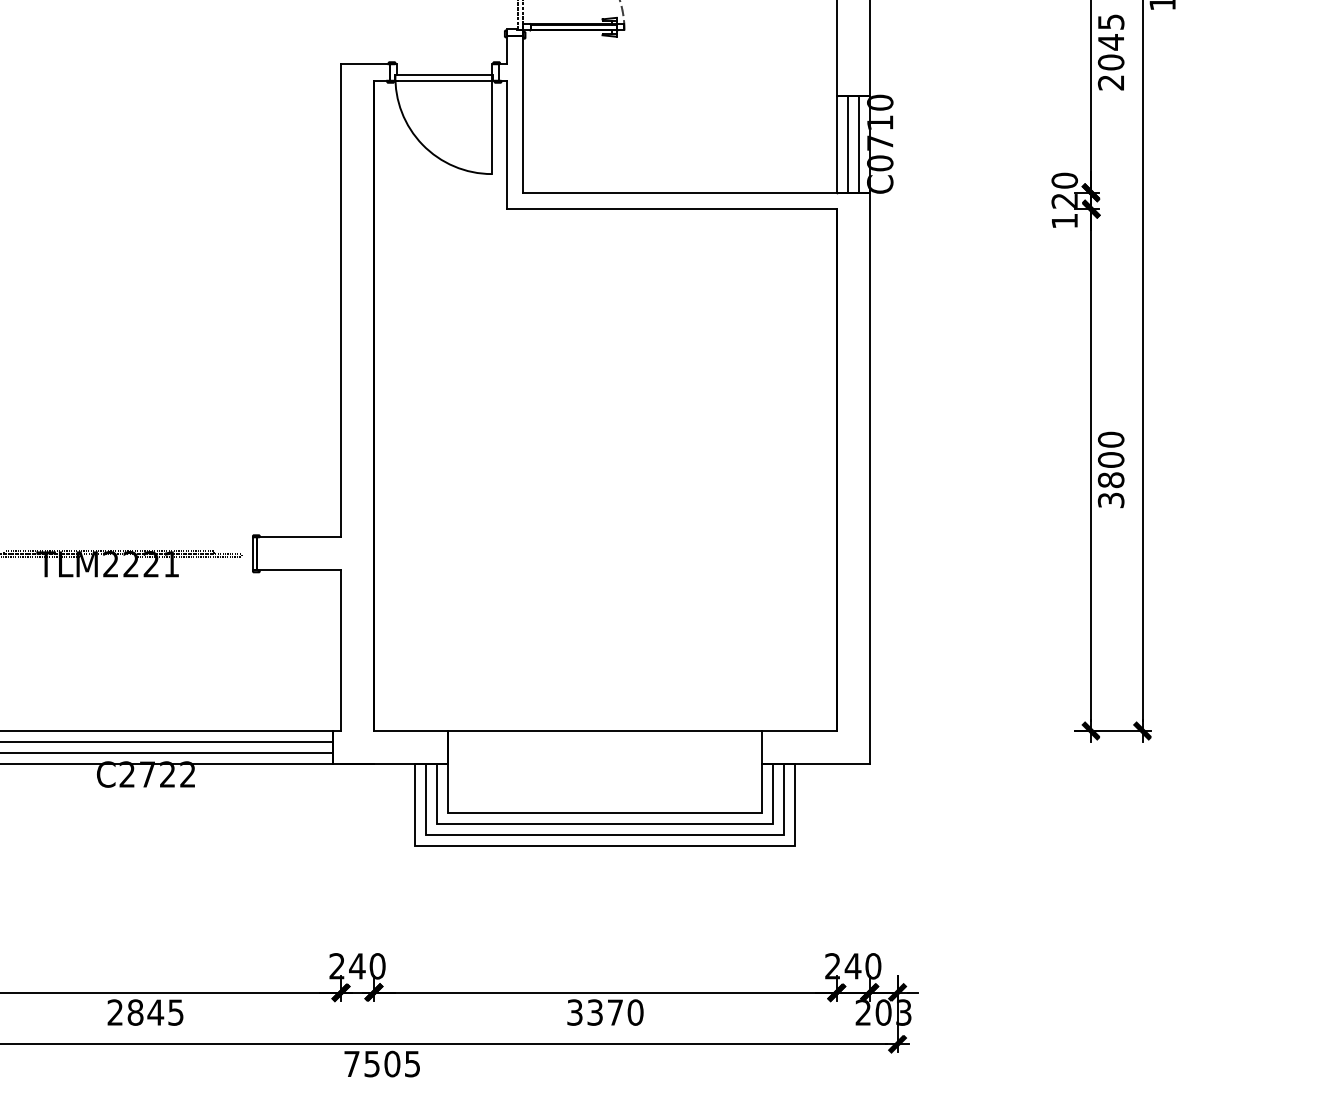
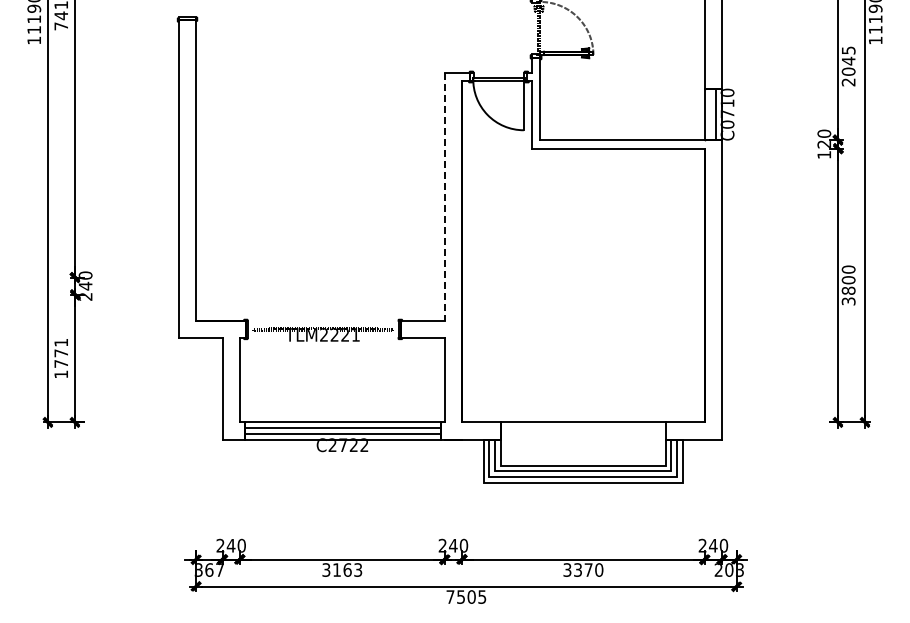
line: (847, 143) -> (710, 114), removed
line: (340, 302) -> (444, 197), solid -> dashed
text: (146, 1011) -> (342, 569), 2845 -> 3163

